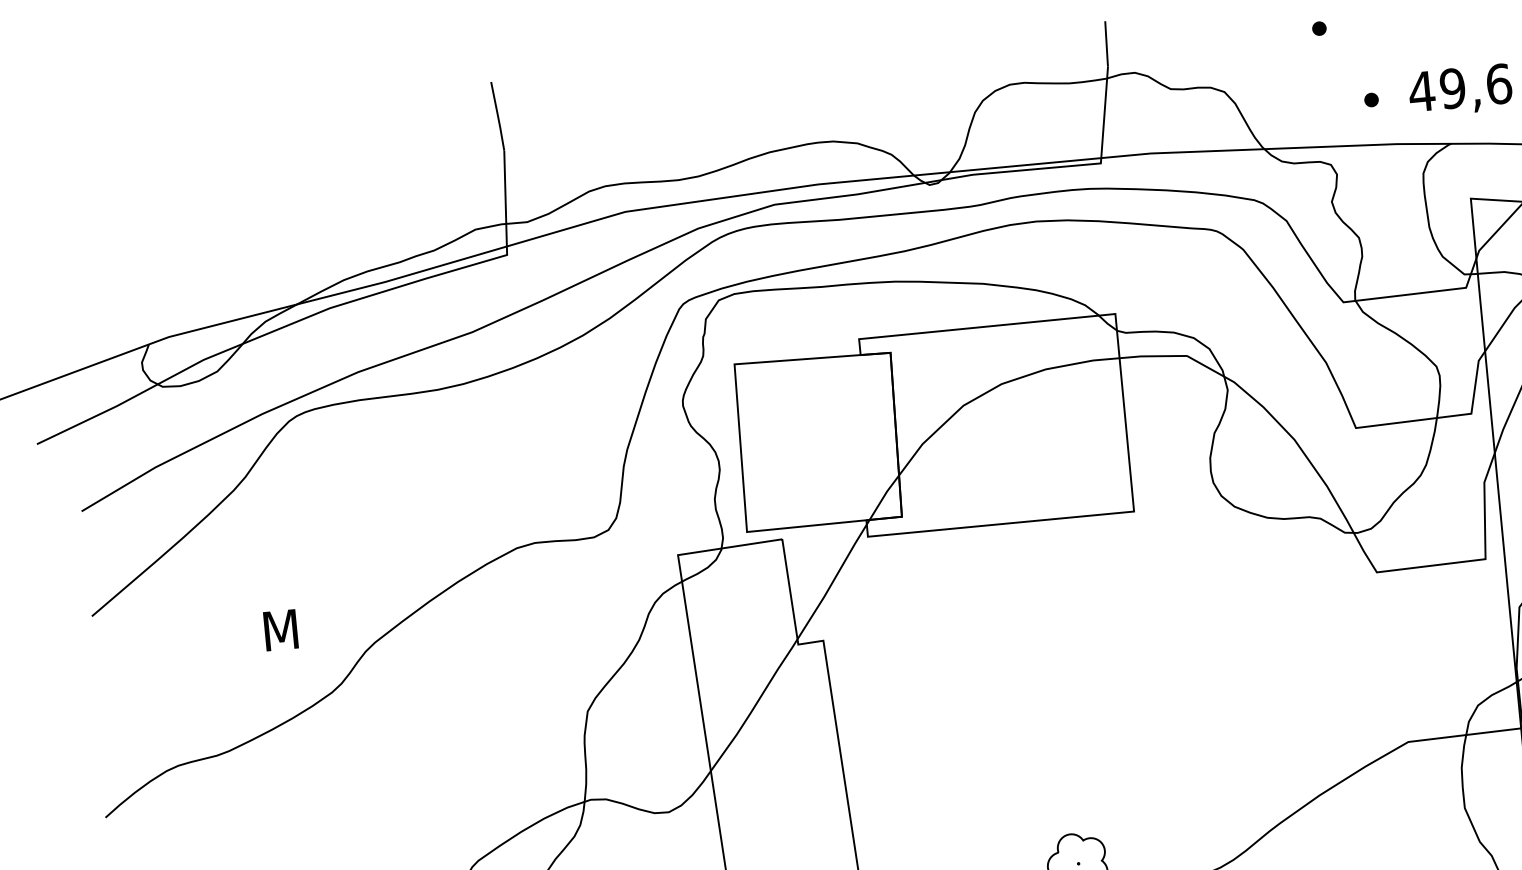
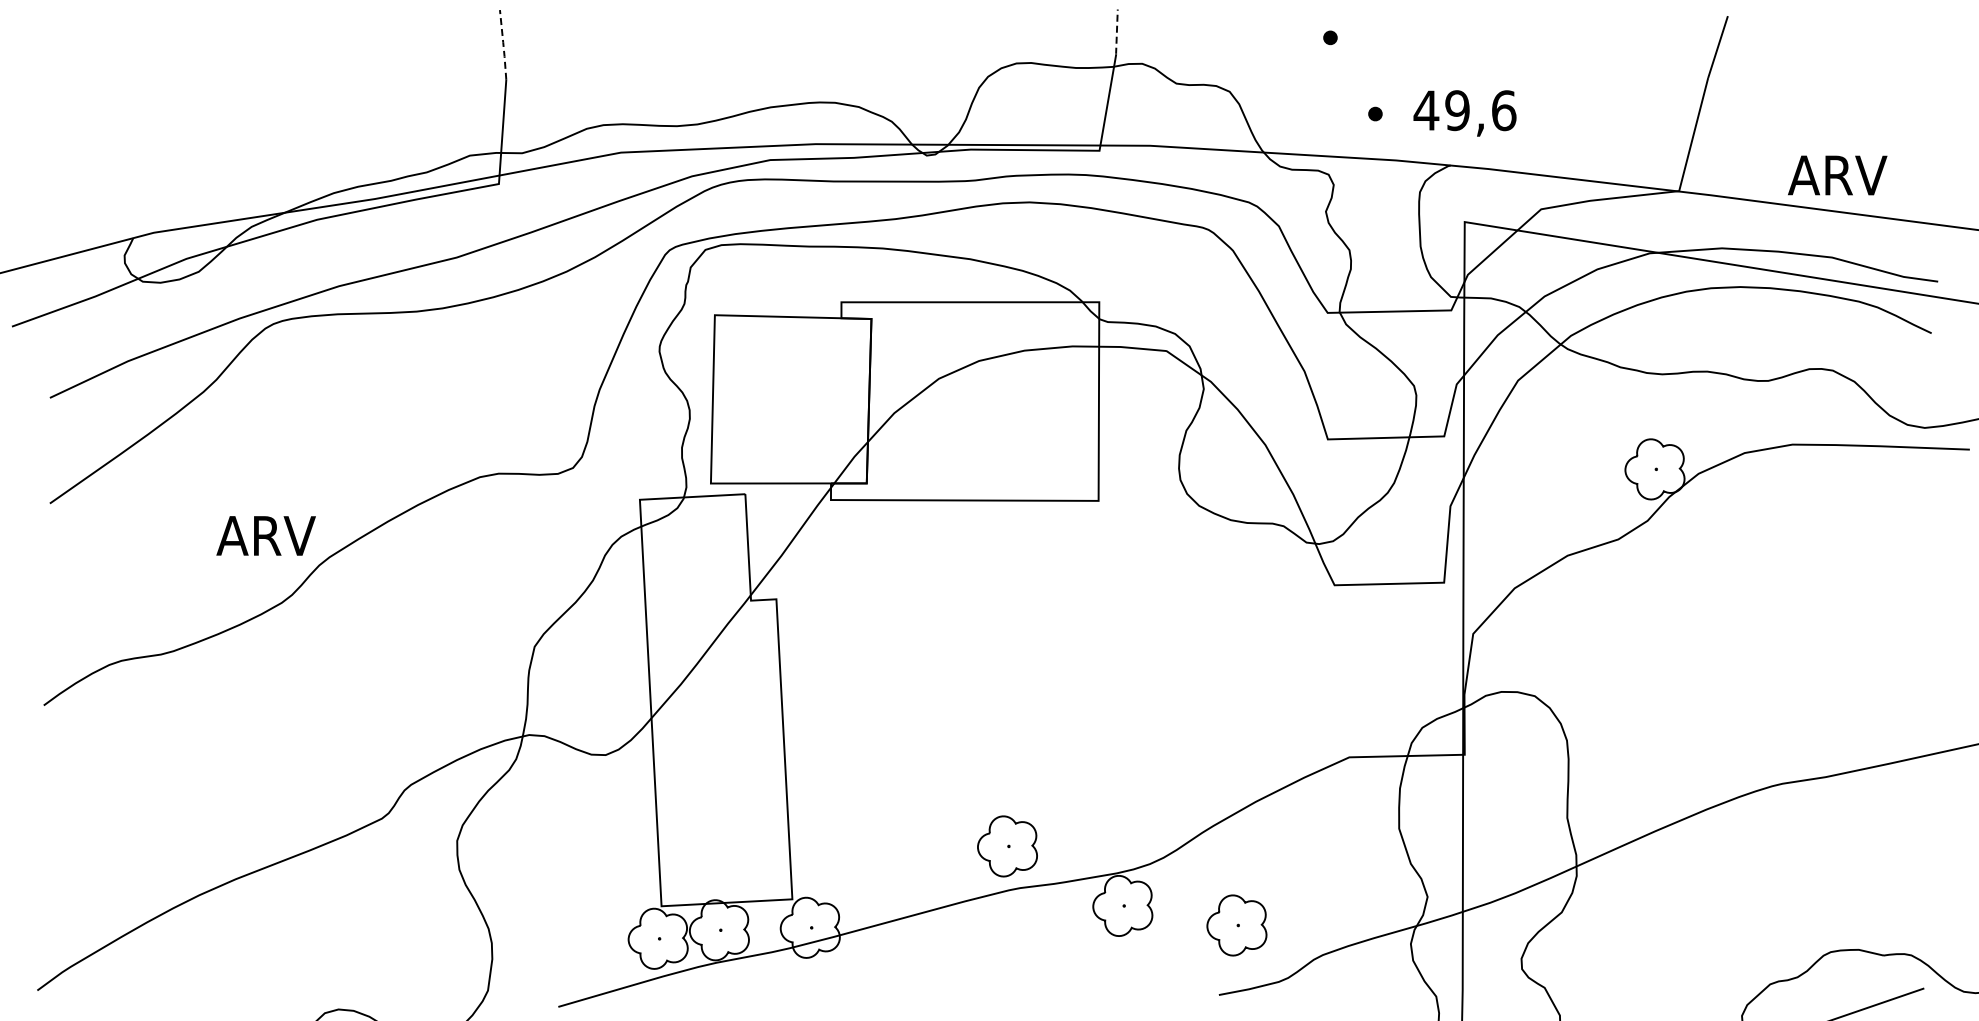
line: (1106, 44) -> (1116, 32), solid -> dashed
line: (498, 116) -> (503, 45), solid -> dashed
text: (309, 627) -> (265, 535), M -> ARV

